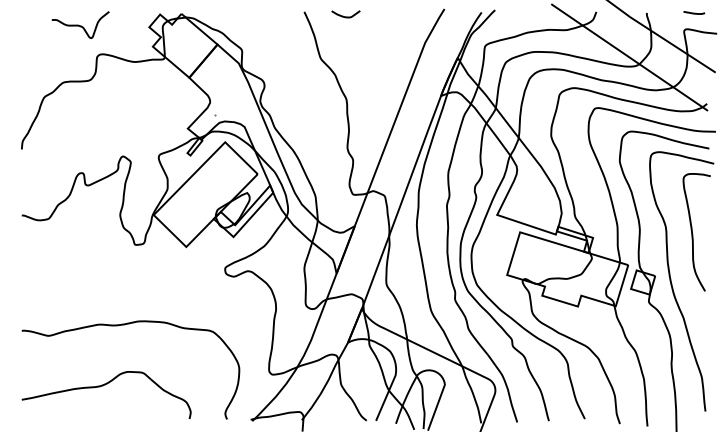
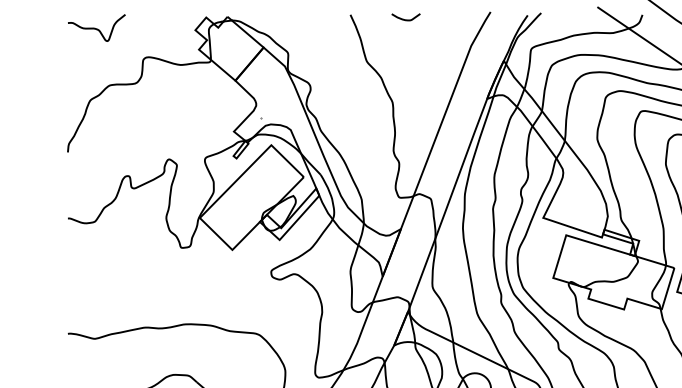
curve: (345, 16) -> (405, 19), moved
curve: (80, 25) -> (96, 28), moved

